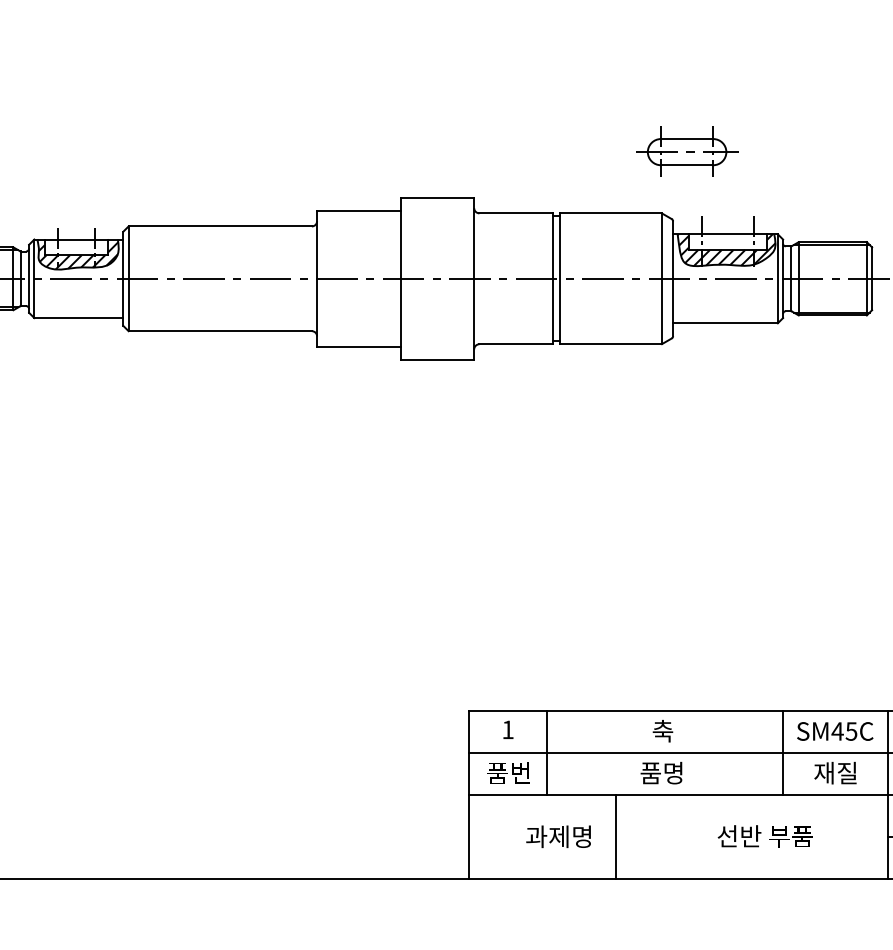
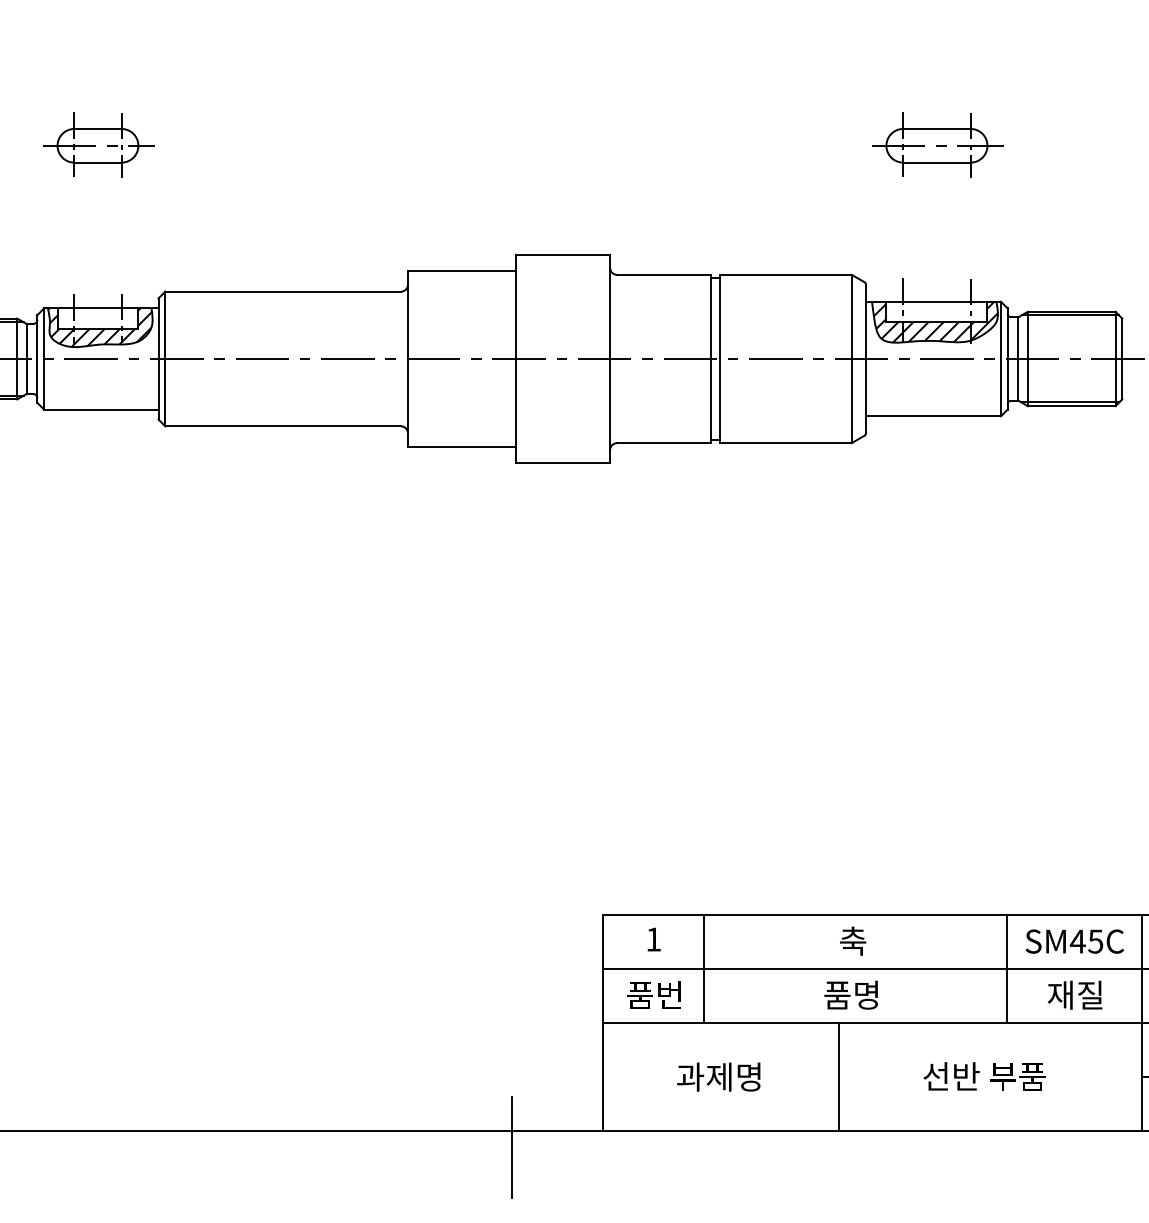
part: (76, 112) -> (98, 144), added
part: (687, 151) -> (937, 144), moved
line: (615, 836) -> (838, 1076), moved
line: (397, 891) -> (511, 1147), added

